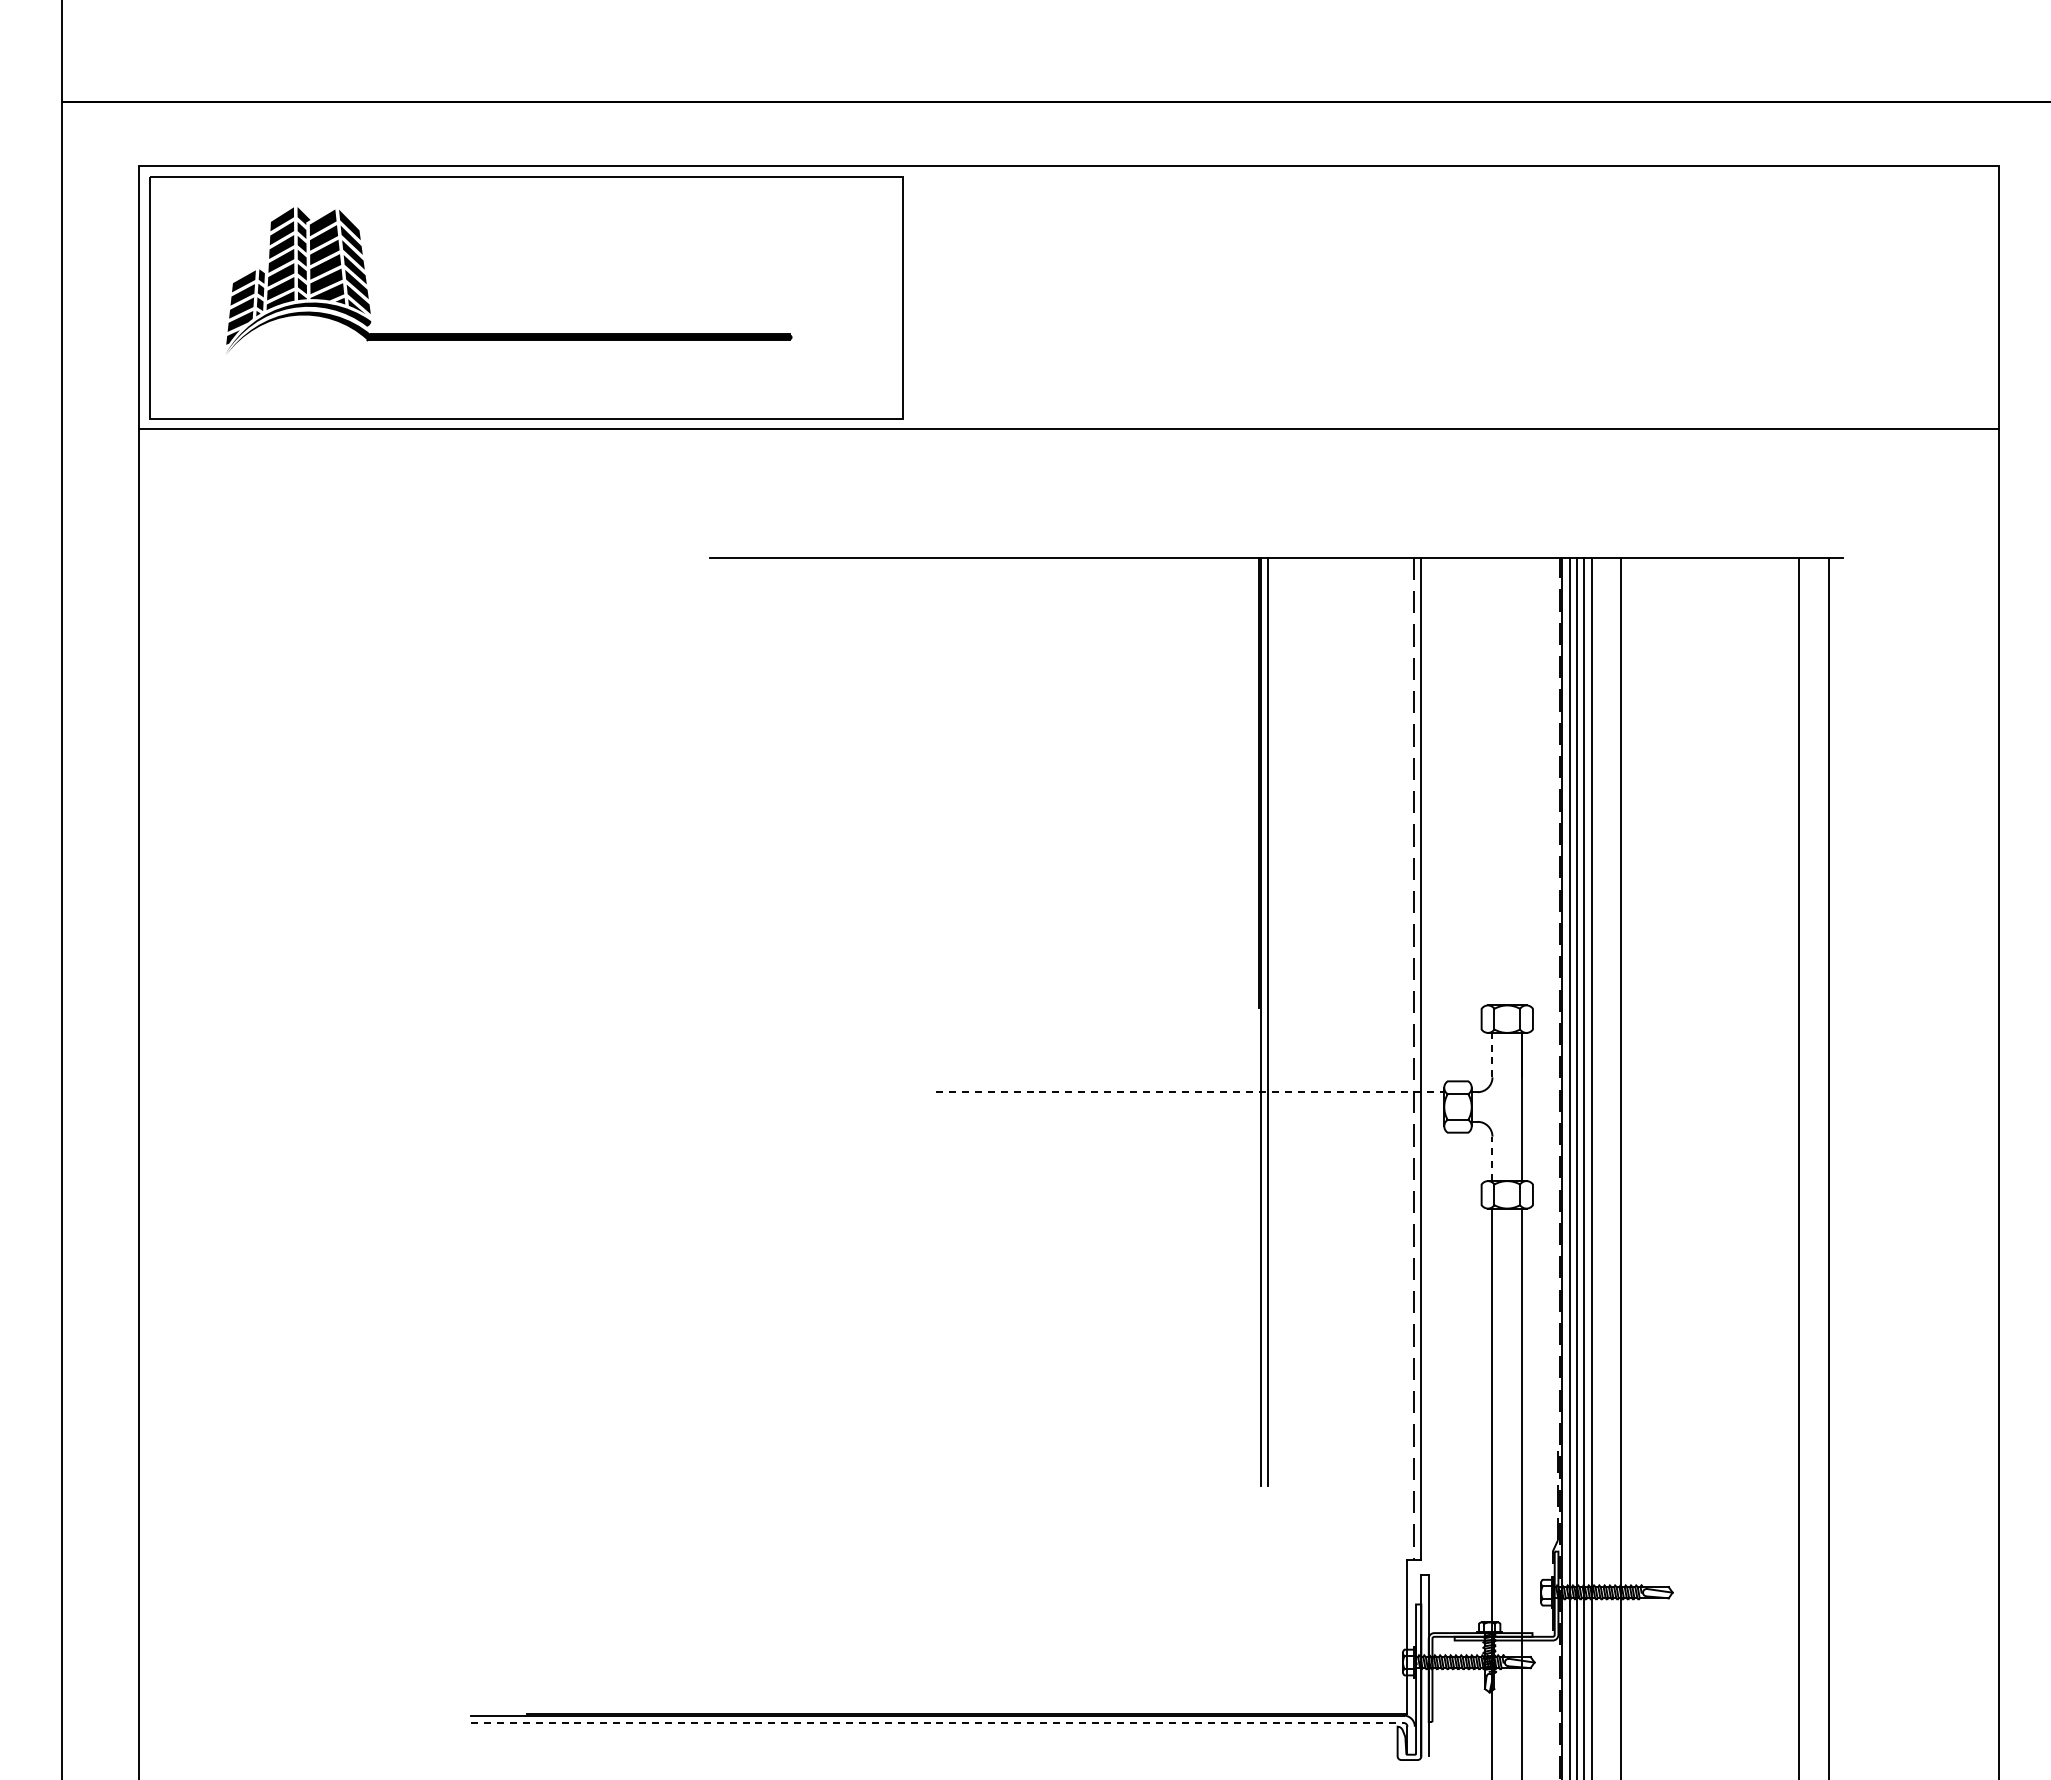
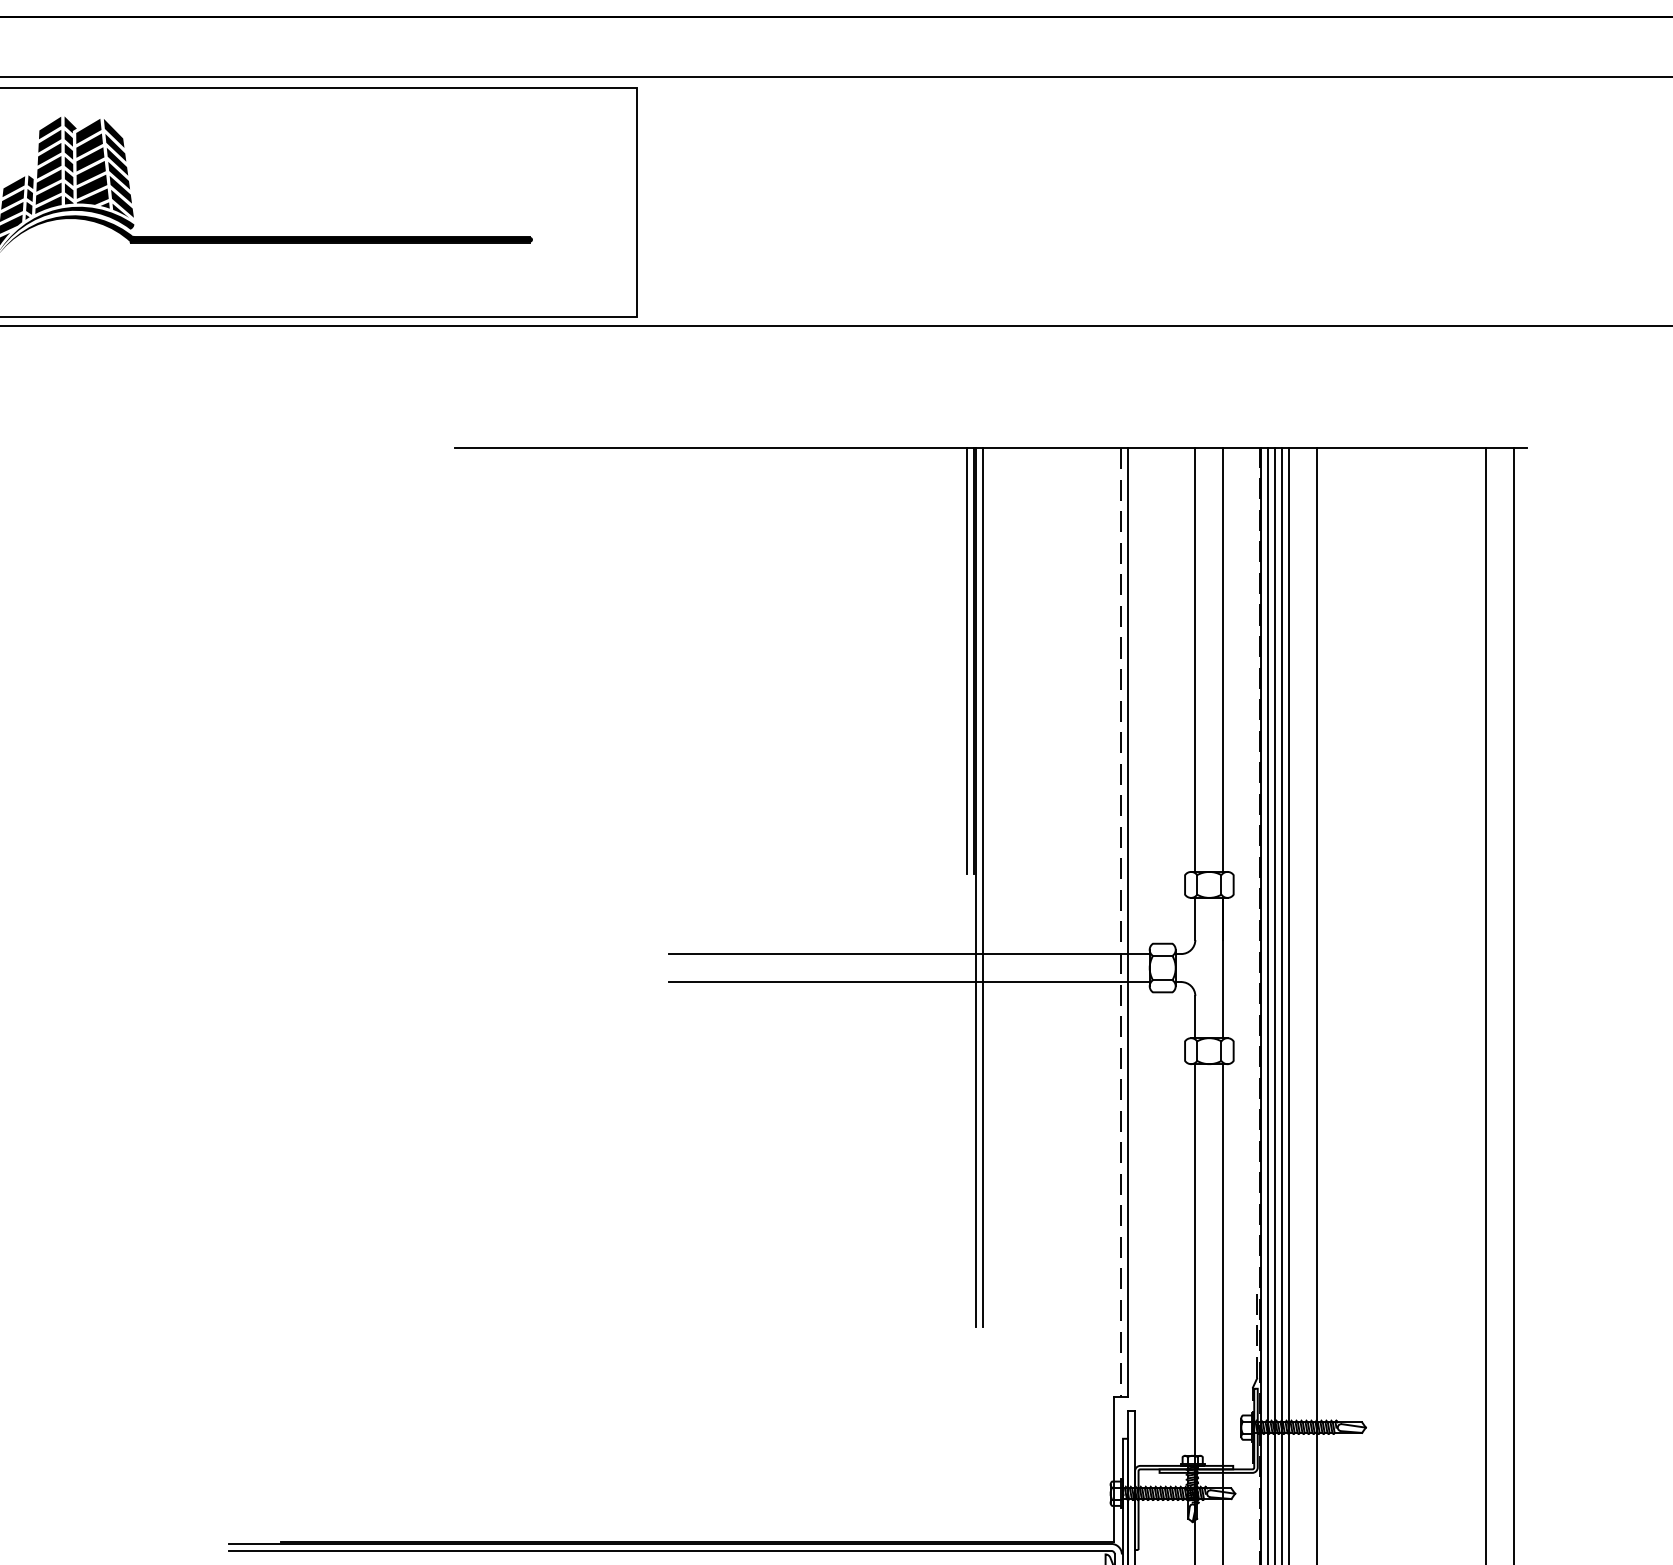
line: (1492, 781) -> (1195, 660), added
line: (1522, 781) -> (1223, 660), added
line: (1251, 782) -> (967, 660), added
line: (1492, 1054) -> (1195, 918), dashed -> solid
line: (1190, 1092) -> (909, 954), dashed -> solid
line: (1190, 1121) -> (909, 981), added
line: (1492, 1158) -> (1195, 1016), dashed -> solid
line: (937, 1723) -> (670, 1551), dashed -> solid

